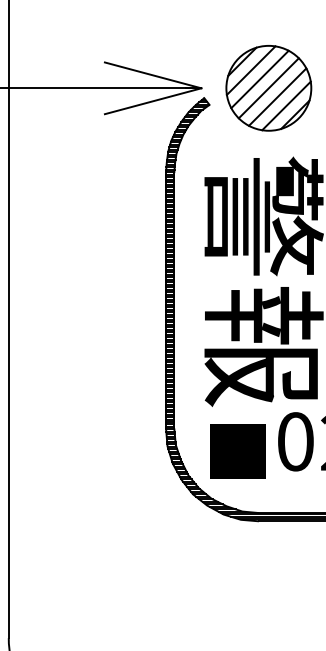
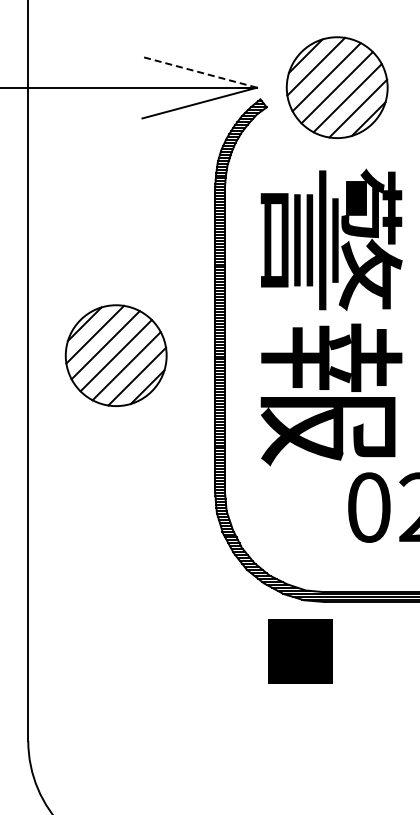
line: (152, 75) -> (199, 72), solid -> dashed
part: (82, 313) -> (115, 355), added
part: (237, 450) -> (300, 651), moved

